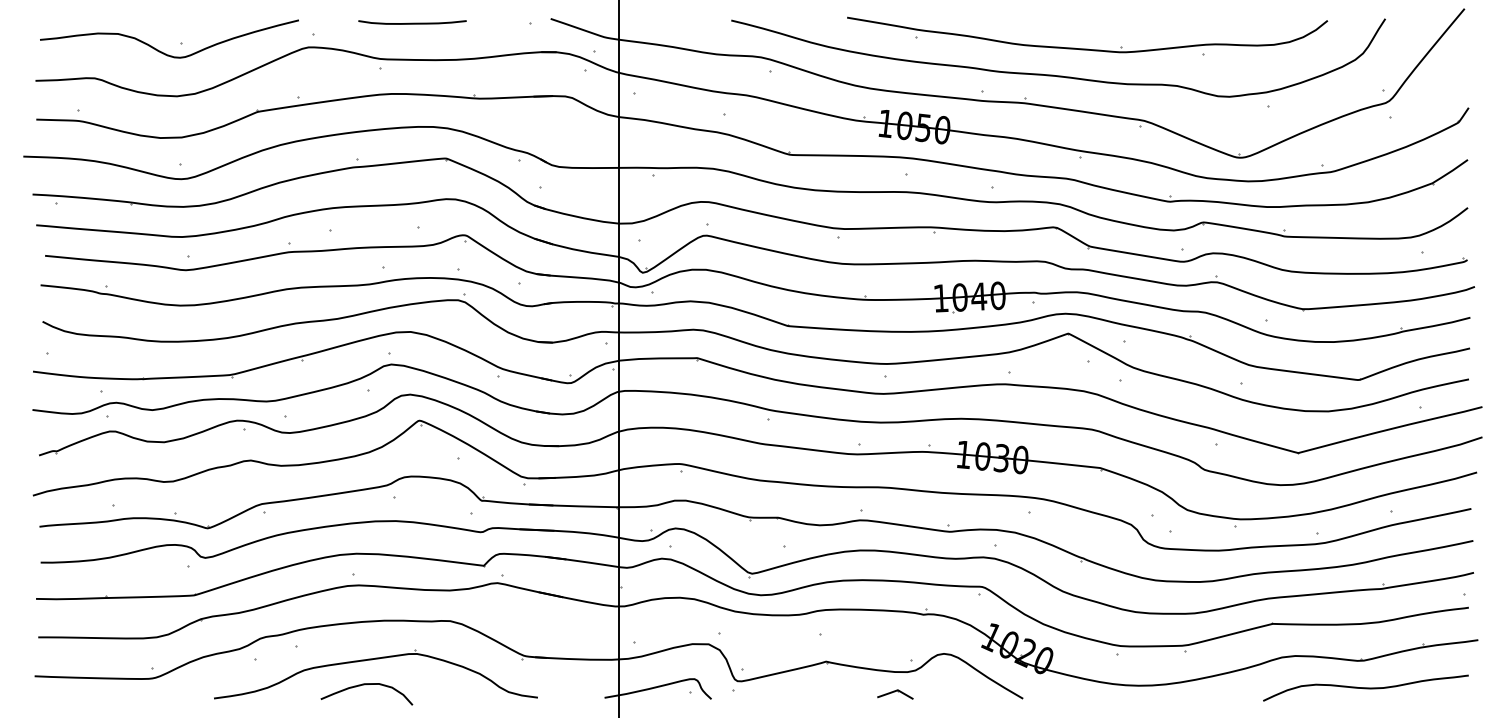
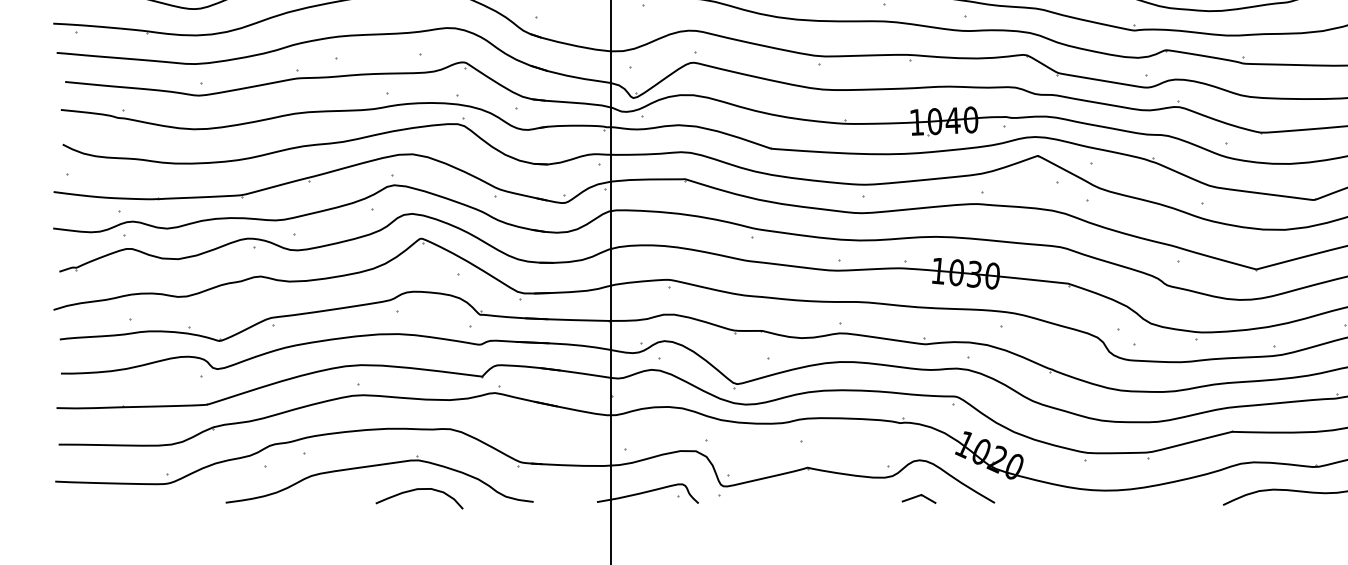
curve: (365, 685) -> (418, 490), moved
part: (895, 694) -> (919, 498), moved

